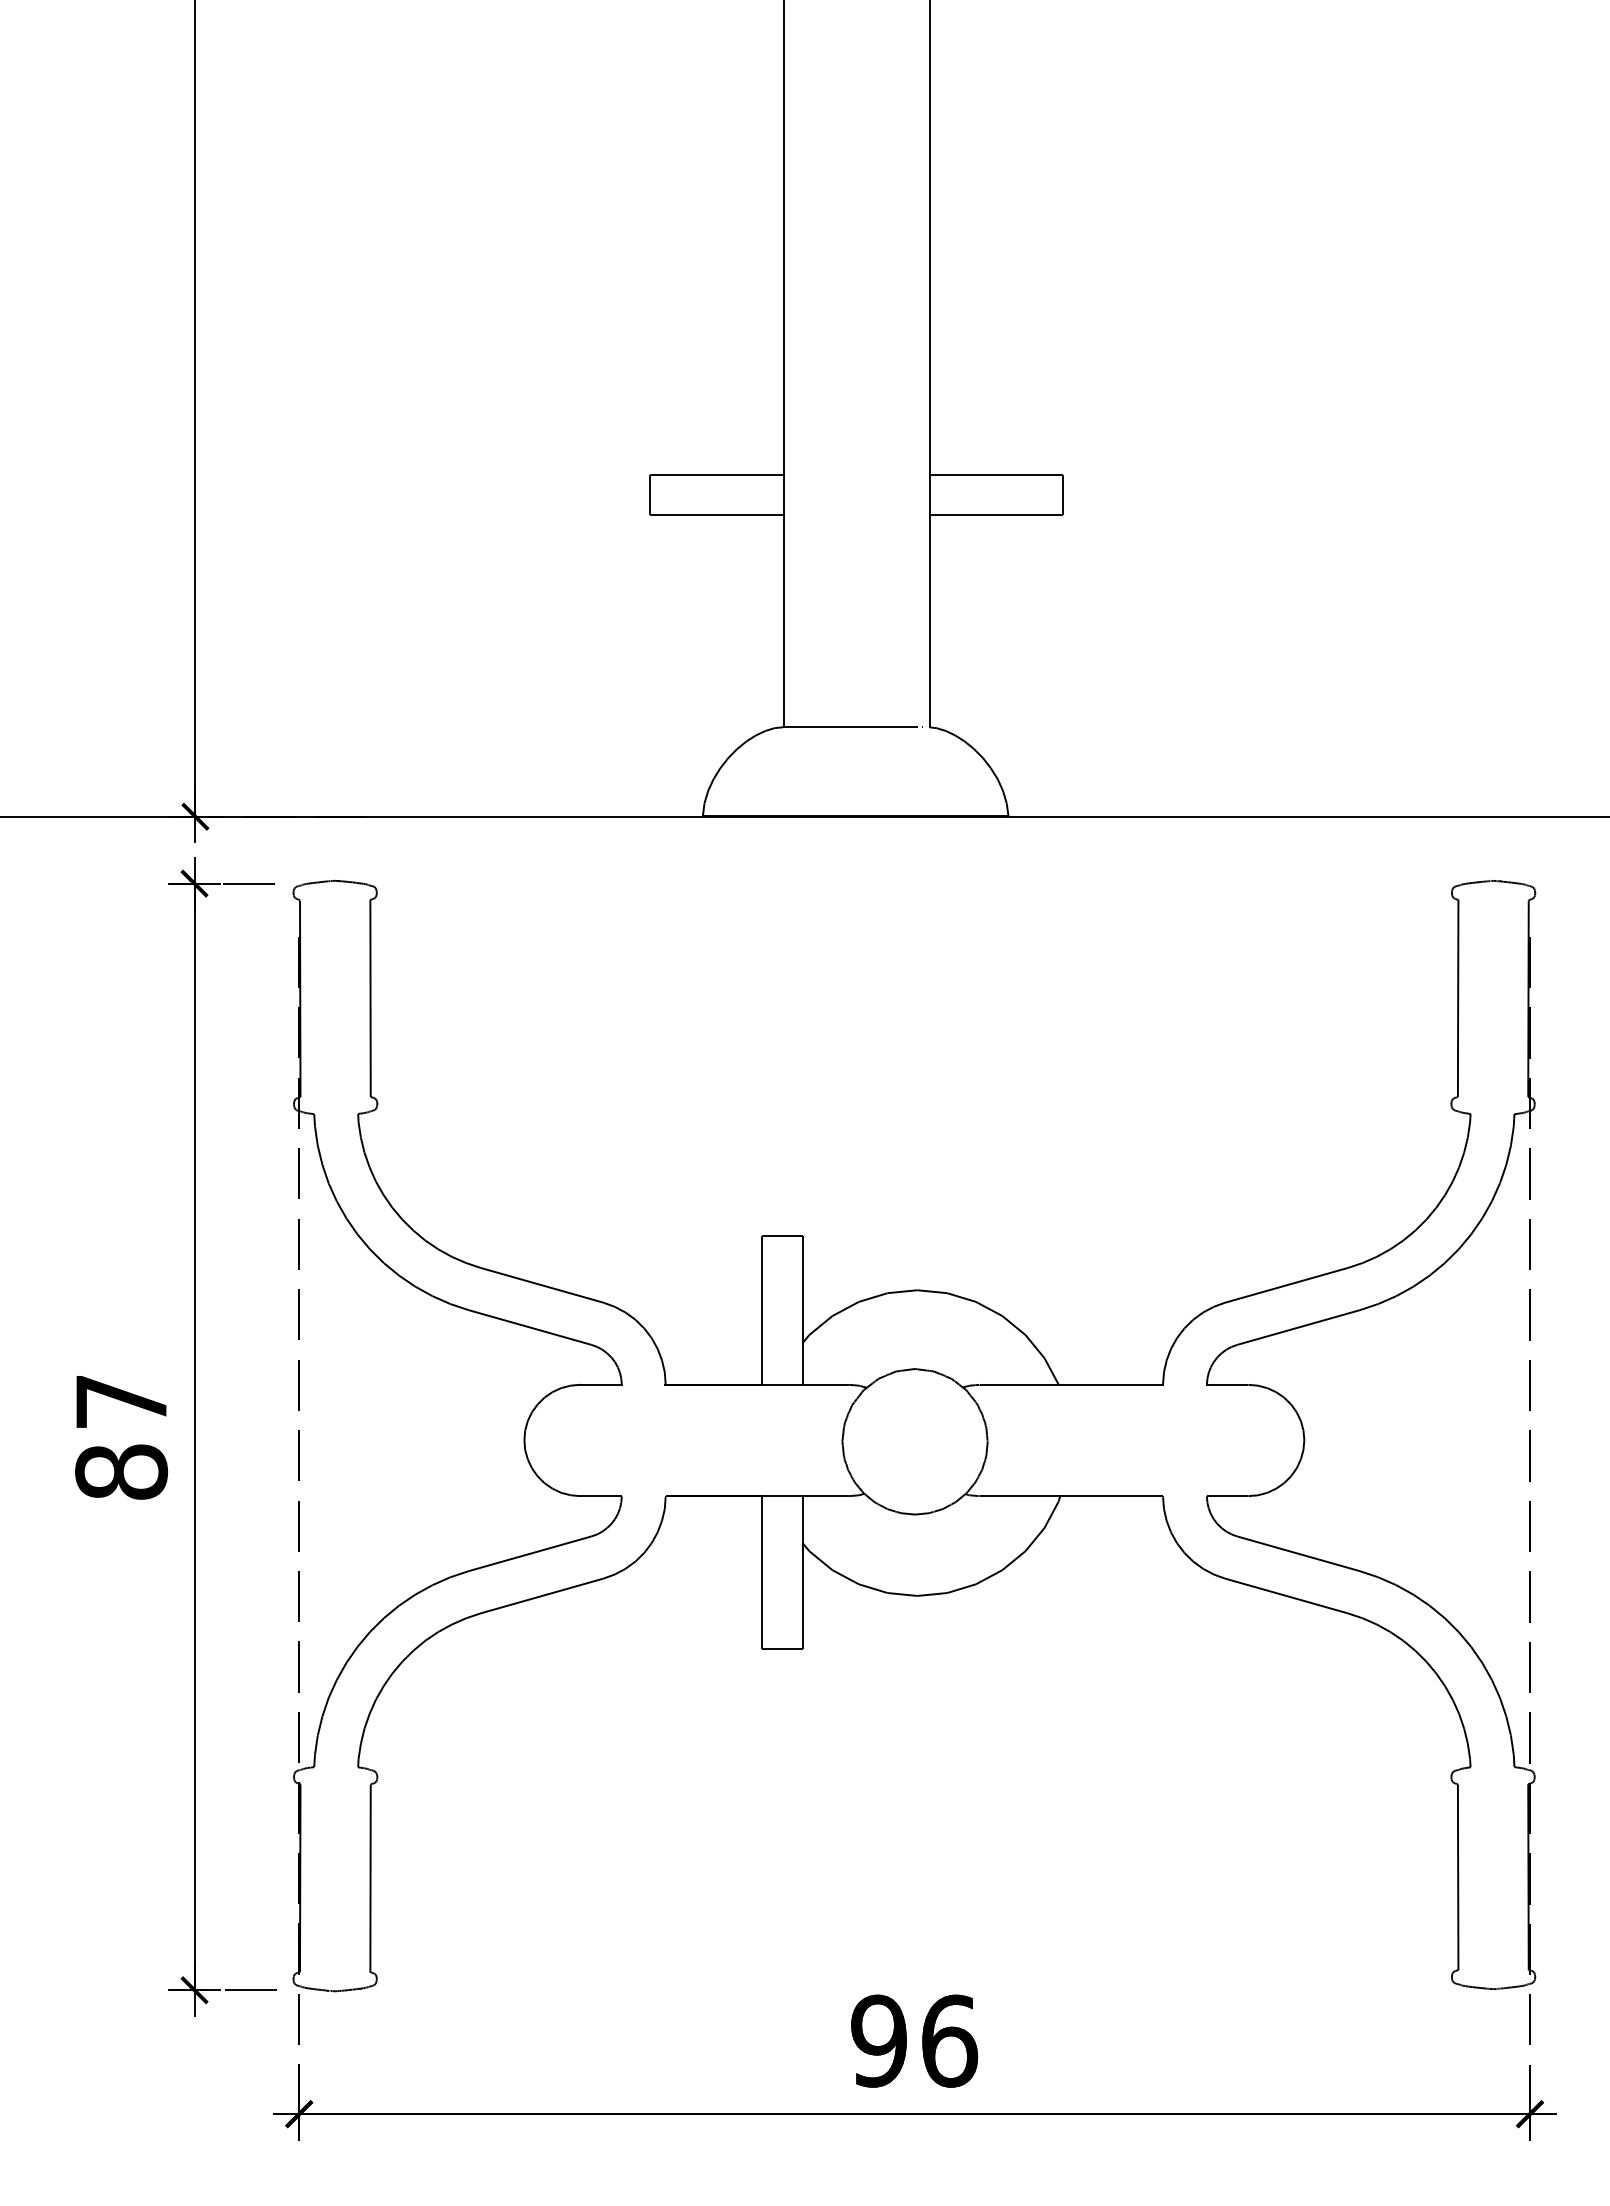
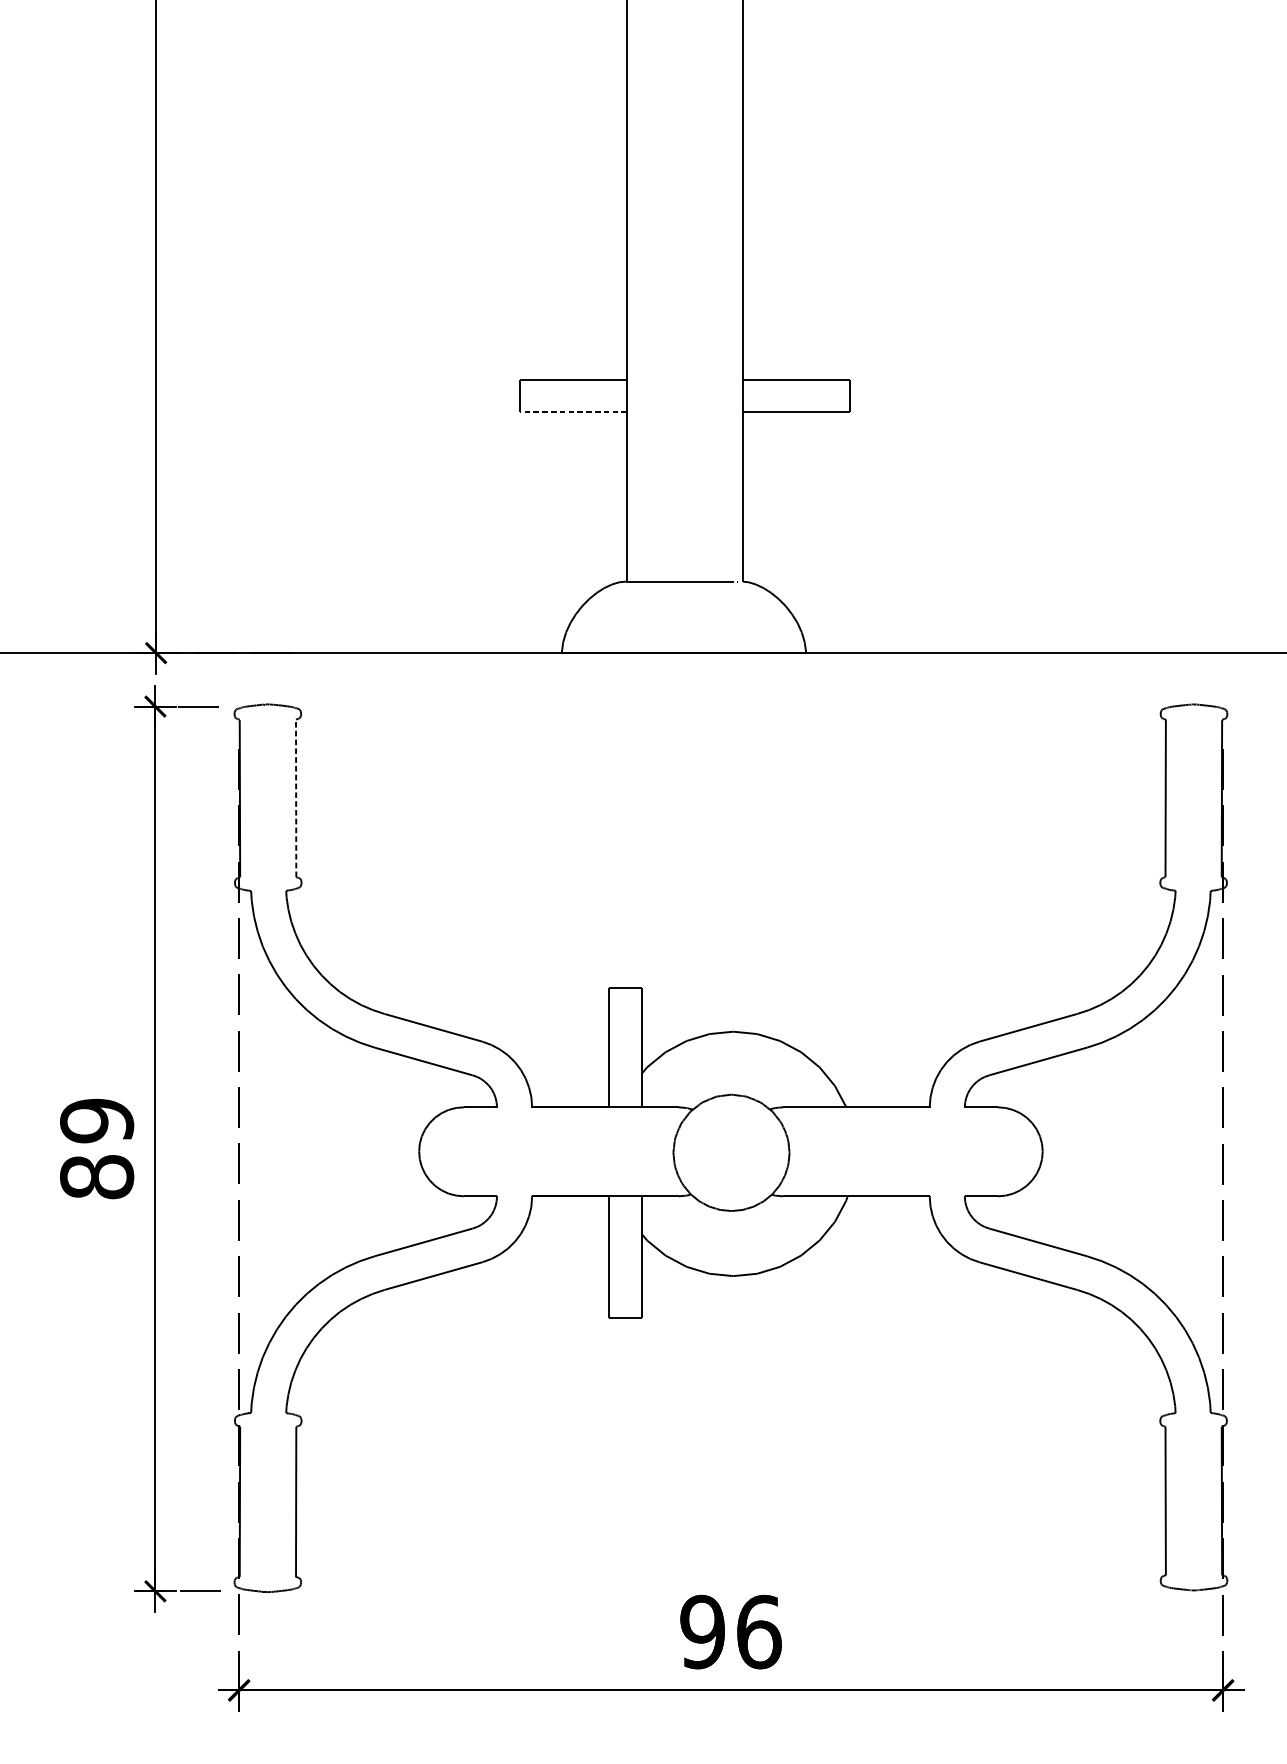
line: (716, 515) -> (572, 412), solid -> dashed
line: (370, 998) -> (296, 798), solid -> dashed
text: (121, 1401) -> (97, 1120), 87 -> 89

